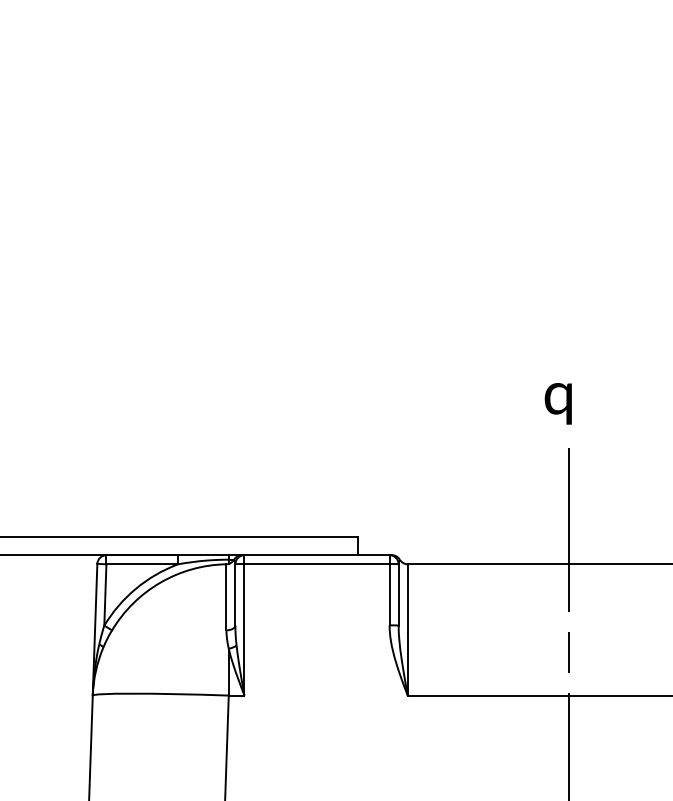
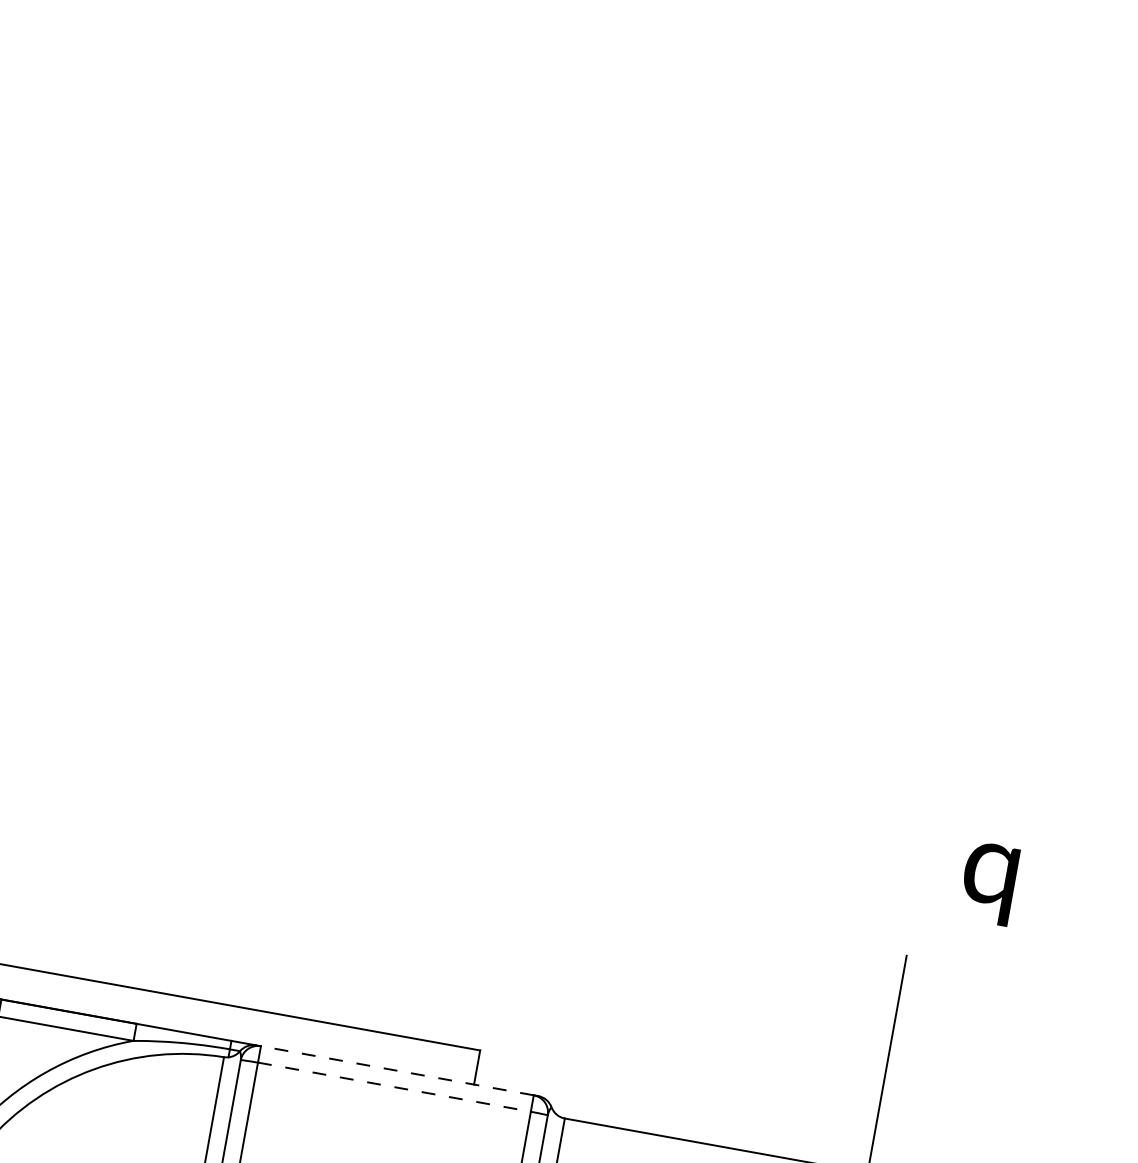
text: (557, 403) -> (987, 882), moved
line: (317, 555) -> (398, 1071), solid -> dashed
line: (317, 563) -> (395, 1086), solid -> dashed

